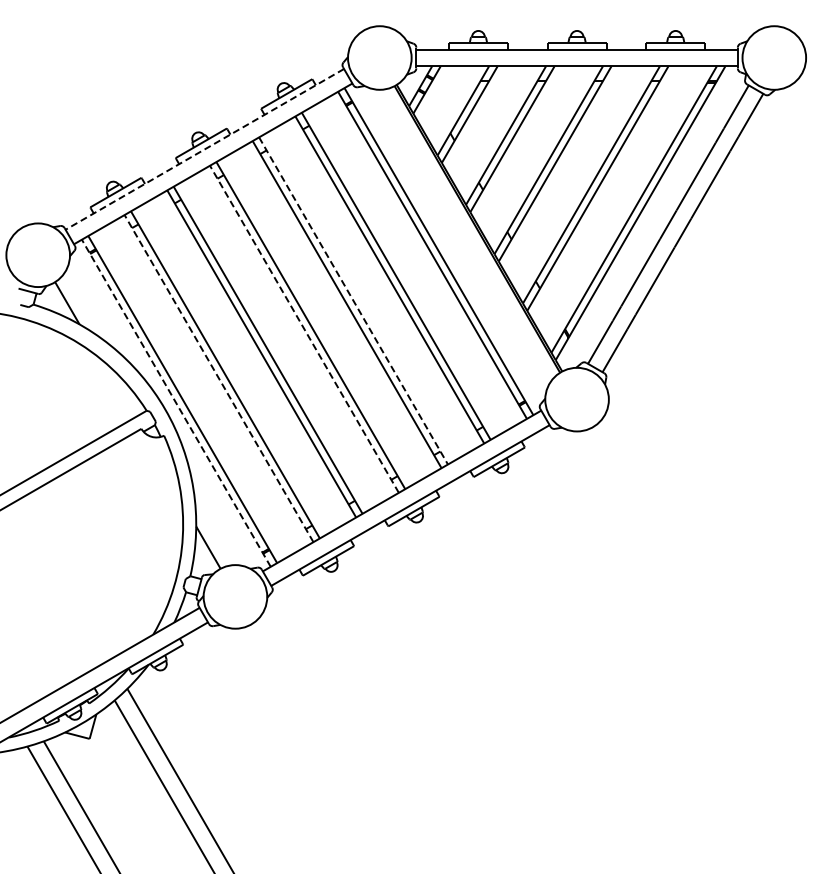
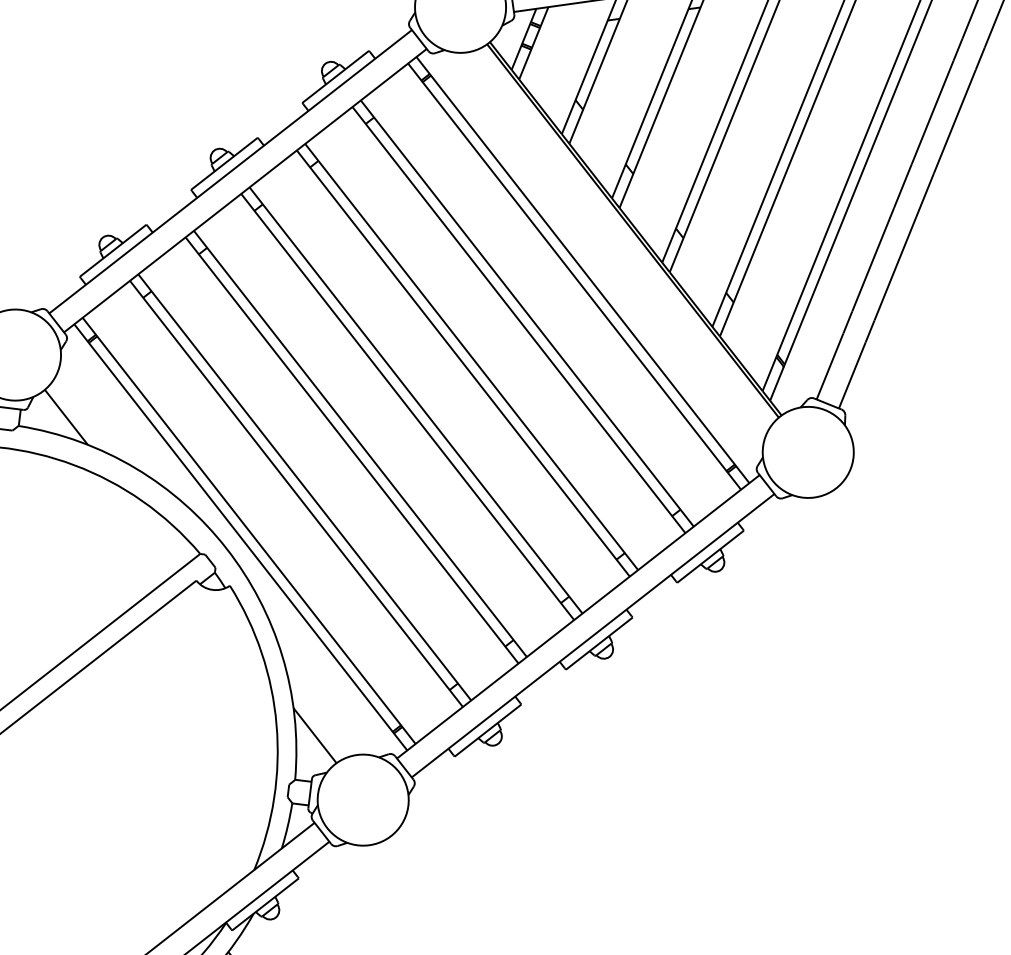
line: (204, 149) -> (230, 171), dashed -> solid
line: (353, 300) -> (471, 356), dashed -> solid
line: (304, 329) -> (407, 407), dashed -> solid
line: (219, 378) -> (297, 493), dashed -> solid
line: (176, 403) -> (241, 537), dashed -> solid

